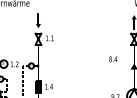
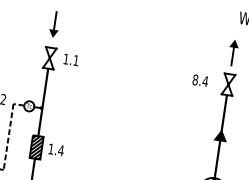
text: (113, 59) -> (200, 81), moved

